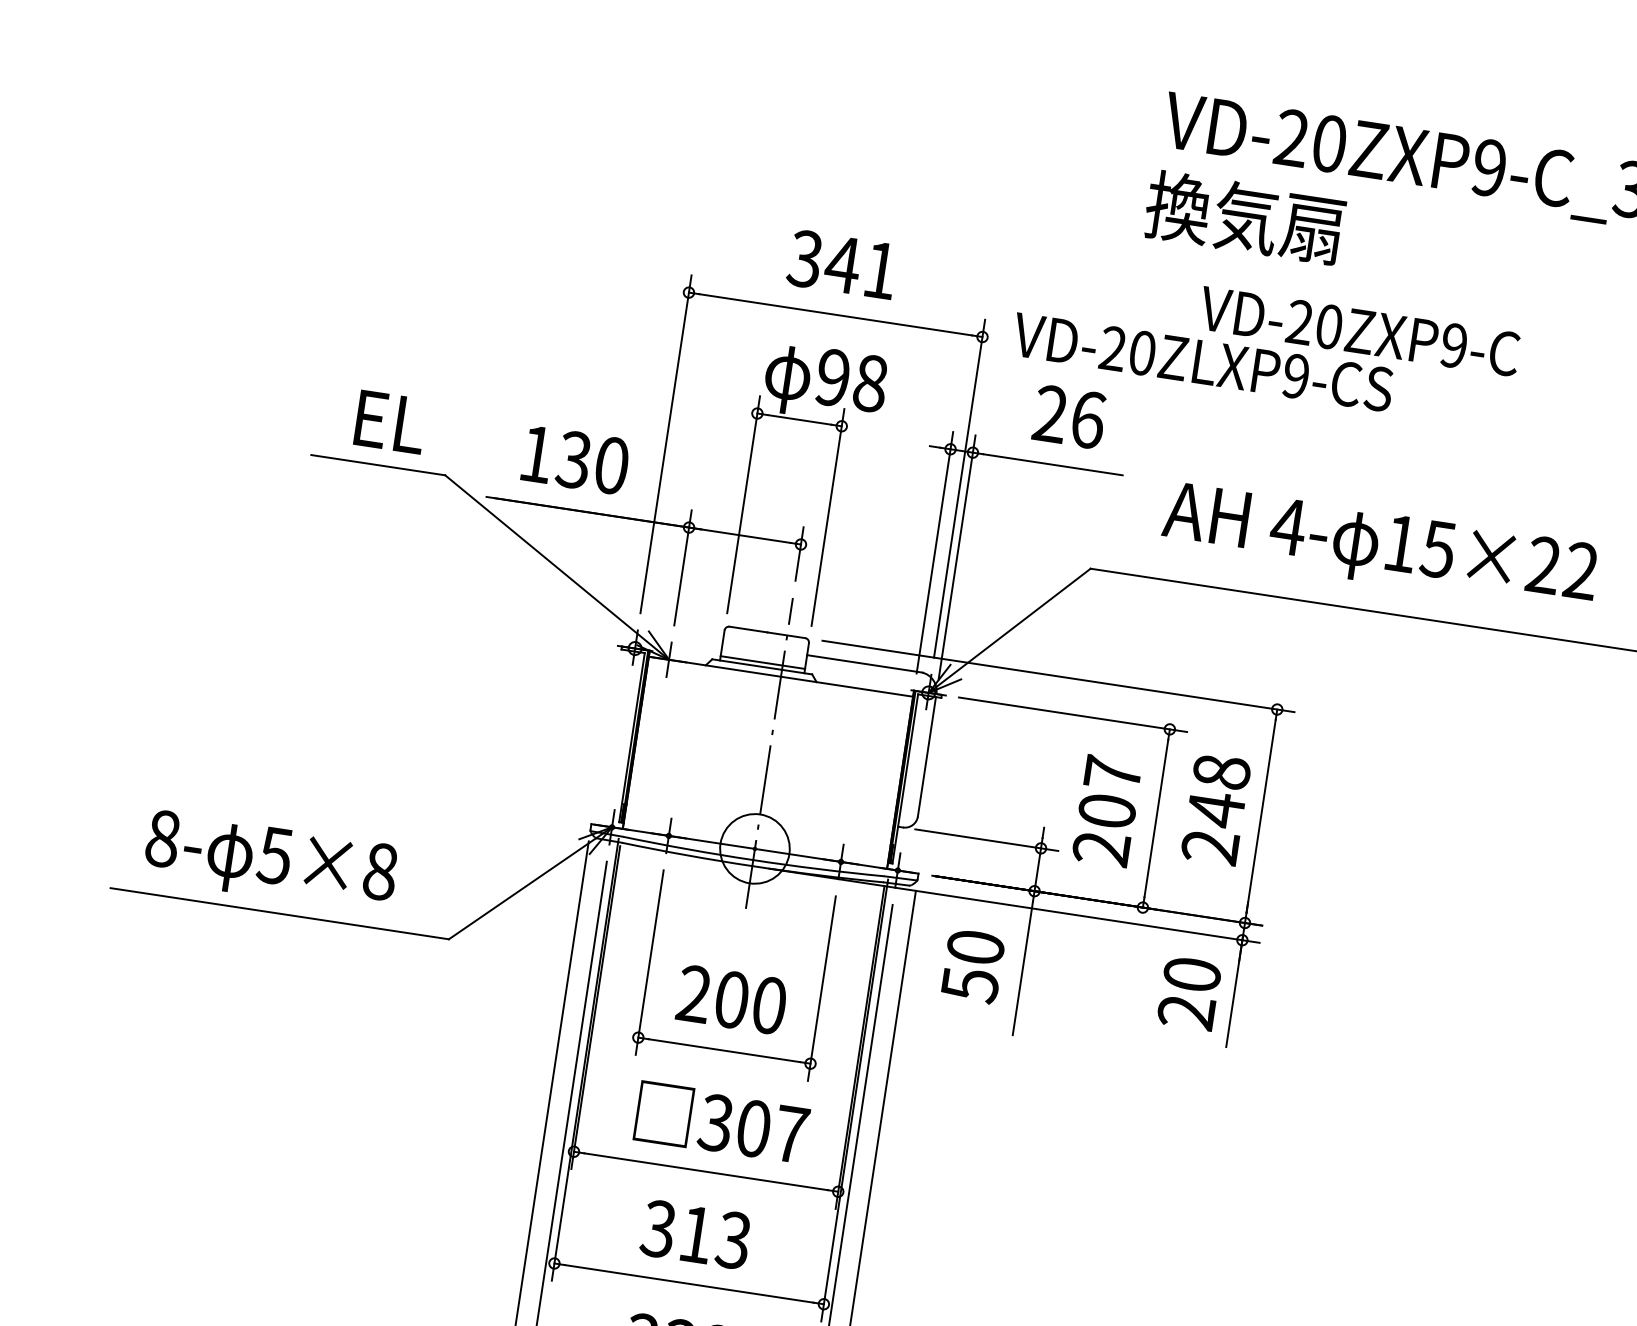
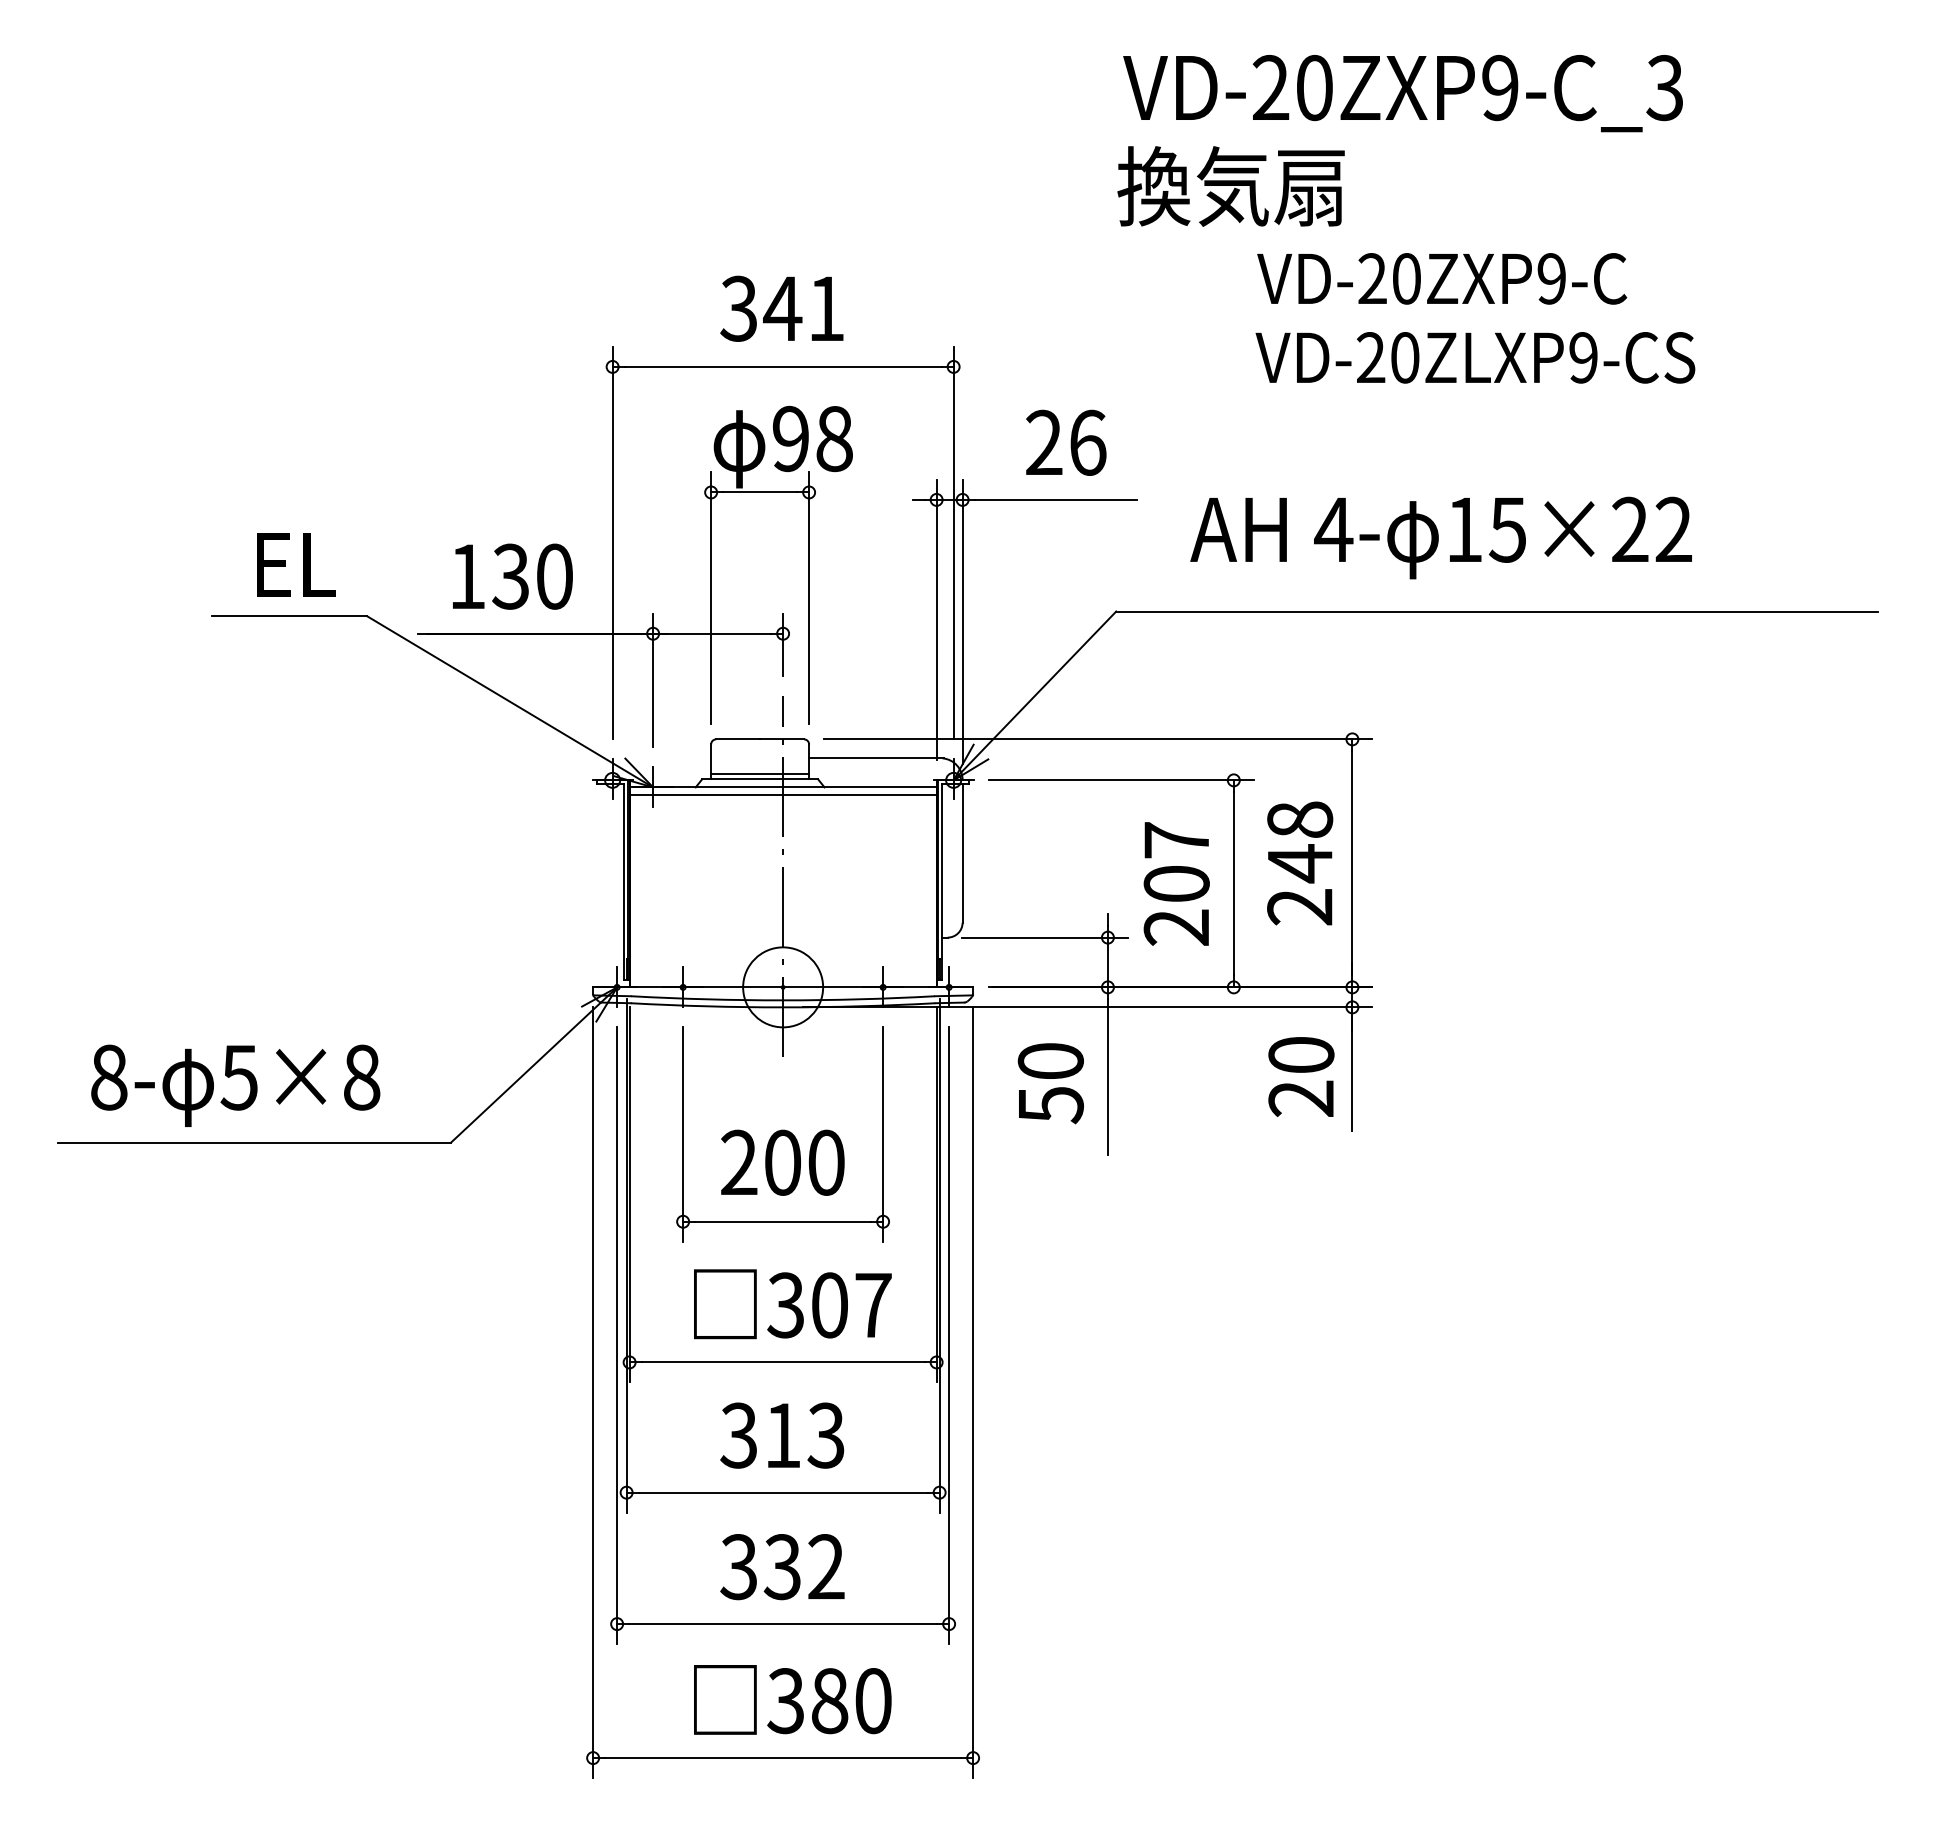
text: (1360, 331) -> (1442, 278), moved
text: (1203, 362) -> (1475, 357), moved
line: (779, 683) -> (782, 795), added

